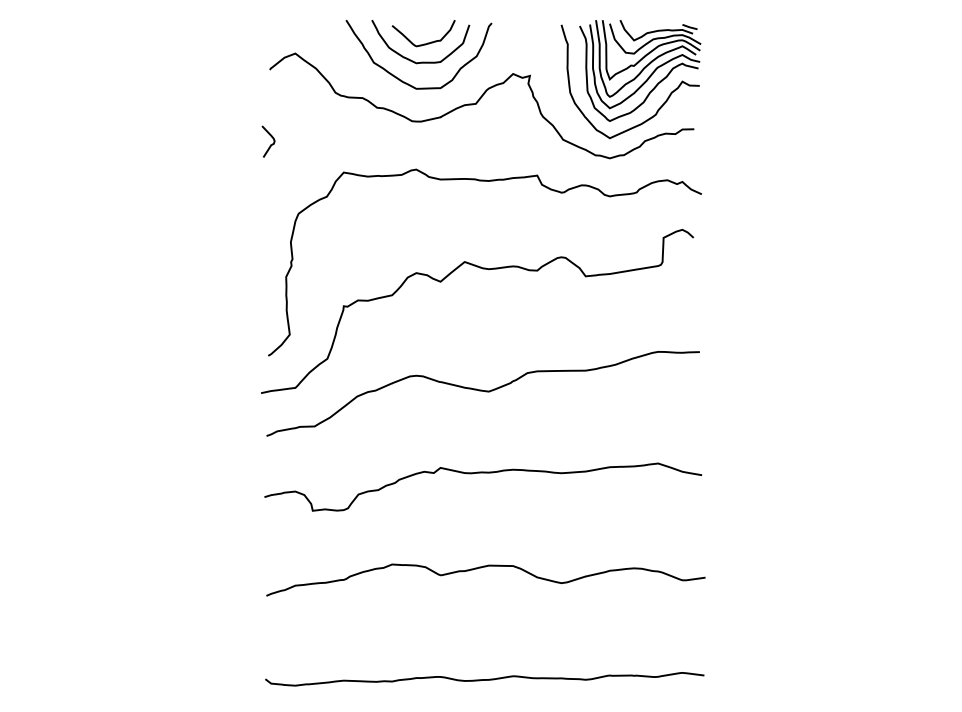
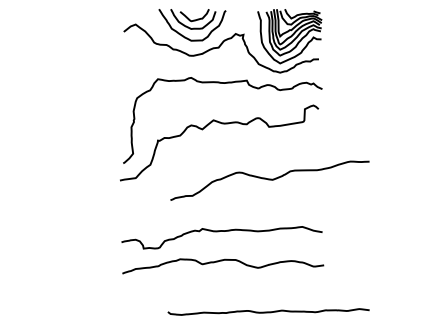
curve: (270, 138) -> (124, 63), removed
curve: (482, 393) -> (269, 180), moved
curve: (475, 475) -> (218, 232), moved
curve: (484, 678) -> (268, 311), moved

